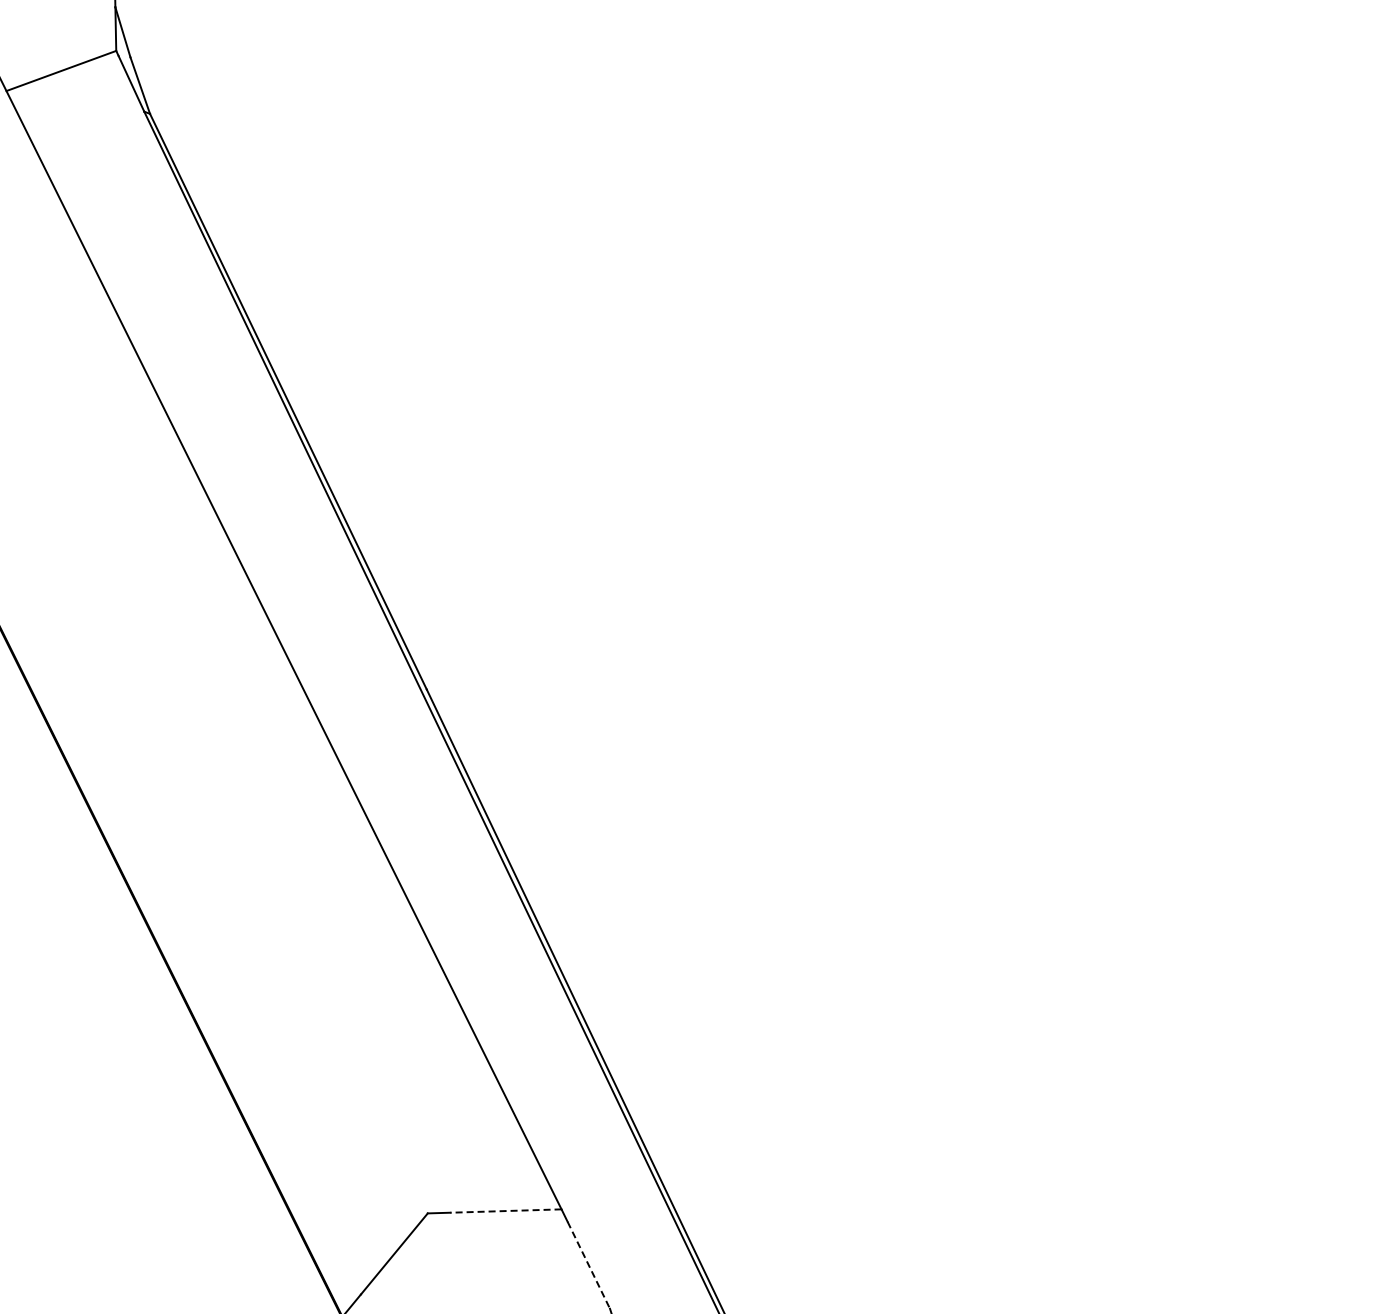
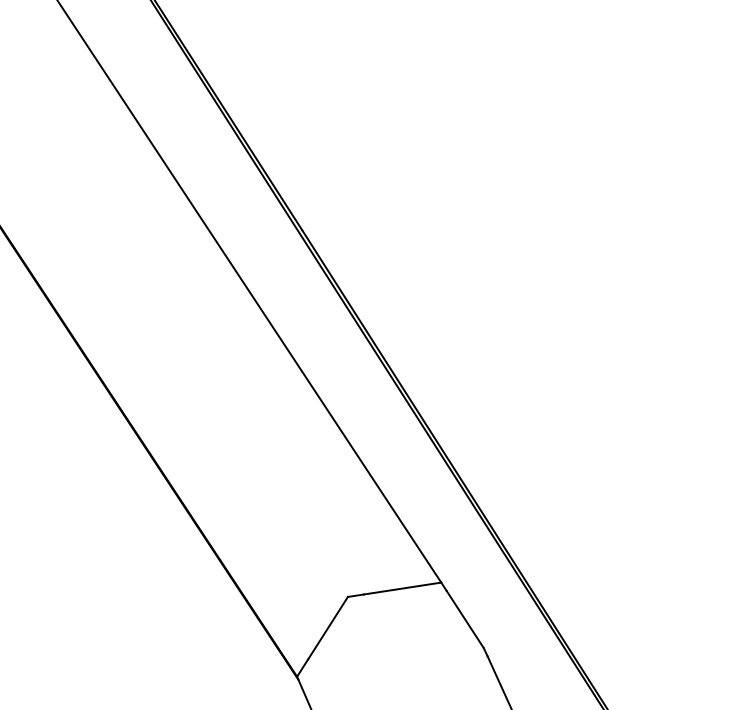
line: (505, 1211) -> (402, 588), dashed -> solid
line: (589, 1265) -> (465, 619), dashed -> solid

